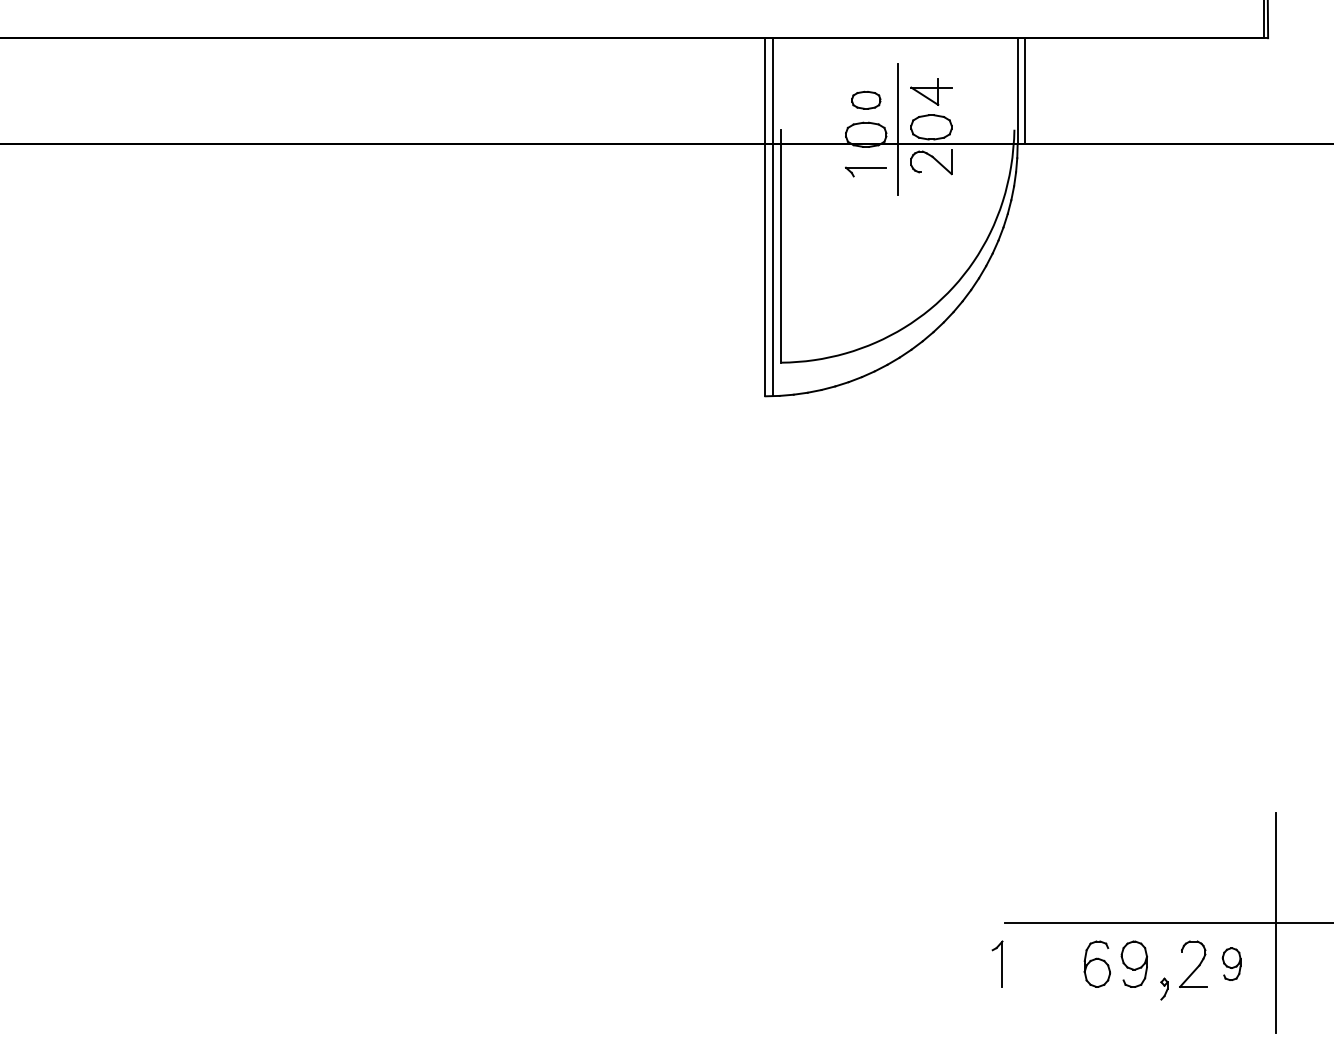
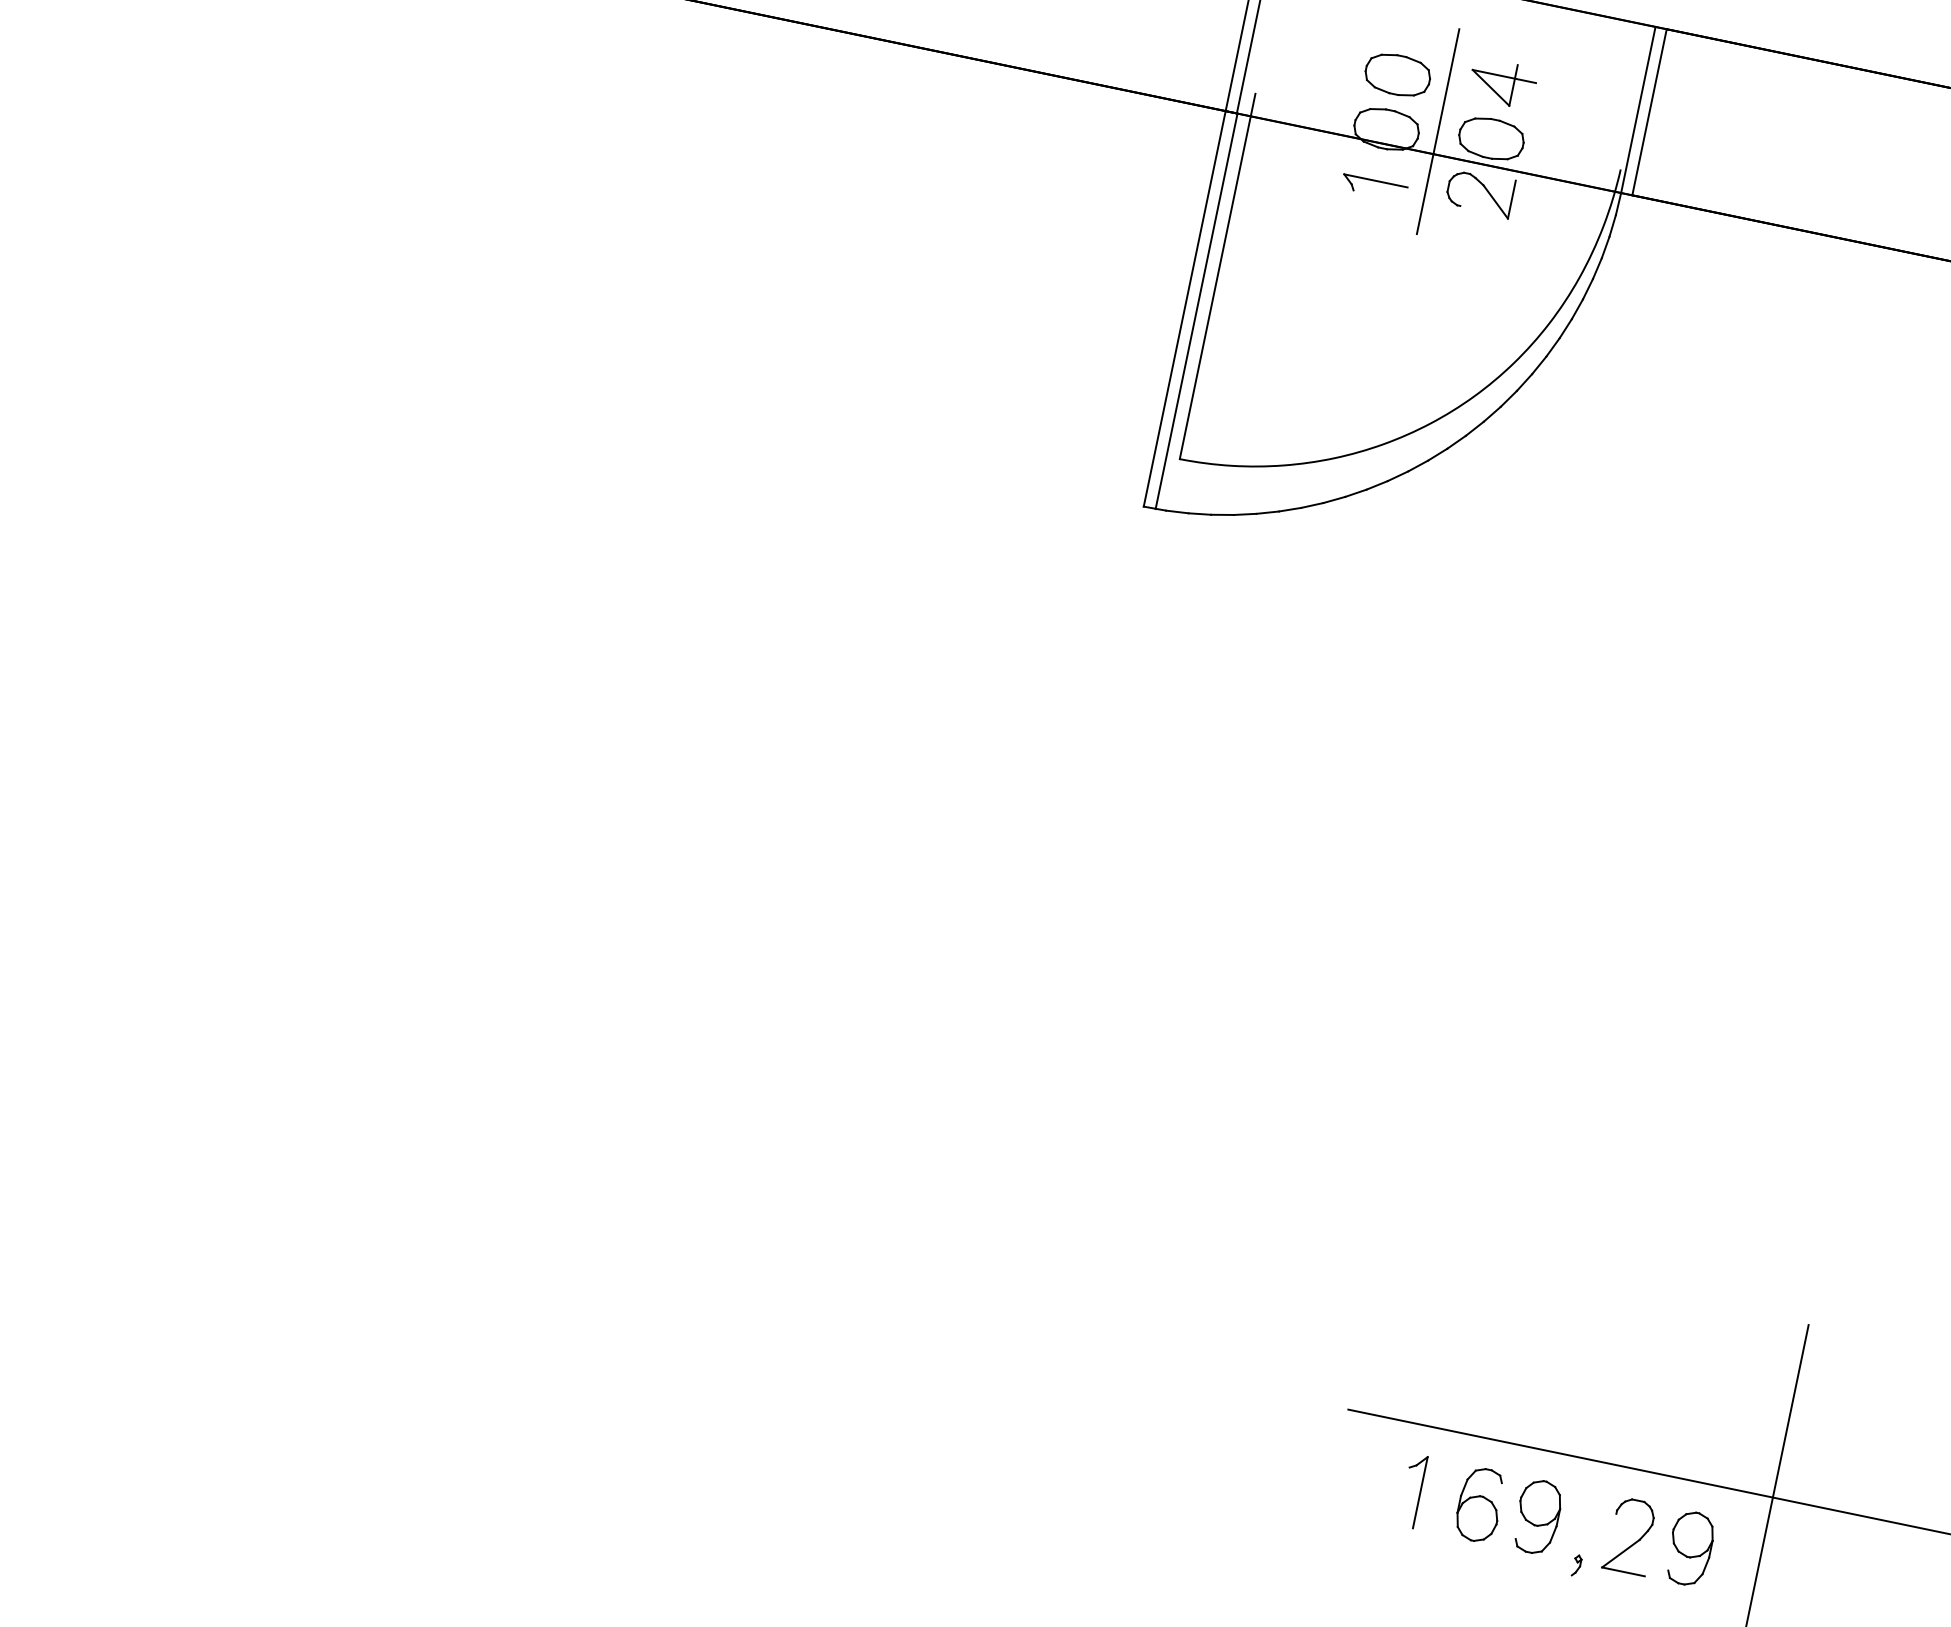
part: (866, 100) -> (1398, 75), size x1.43
part: (997, 963) -> (1412, 1489), moved
part: (1231, 963) -> (1690, 1547), size x1.43
part: (1164, 988) -> (1577, 1564), size x0.62

